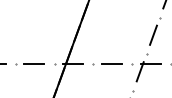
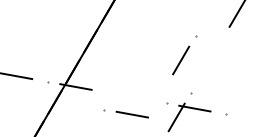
part: (155, 31) -> (185, 55), moved
part: (107, 64) -> (125, 114), moved

